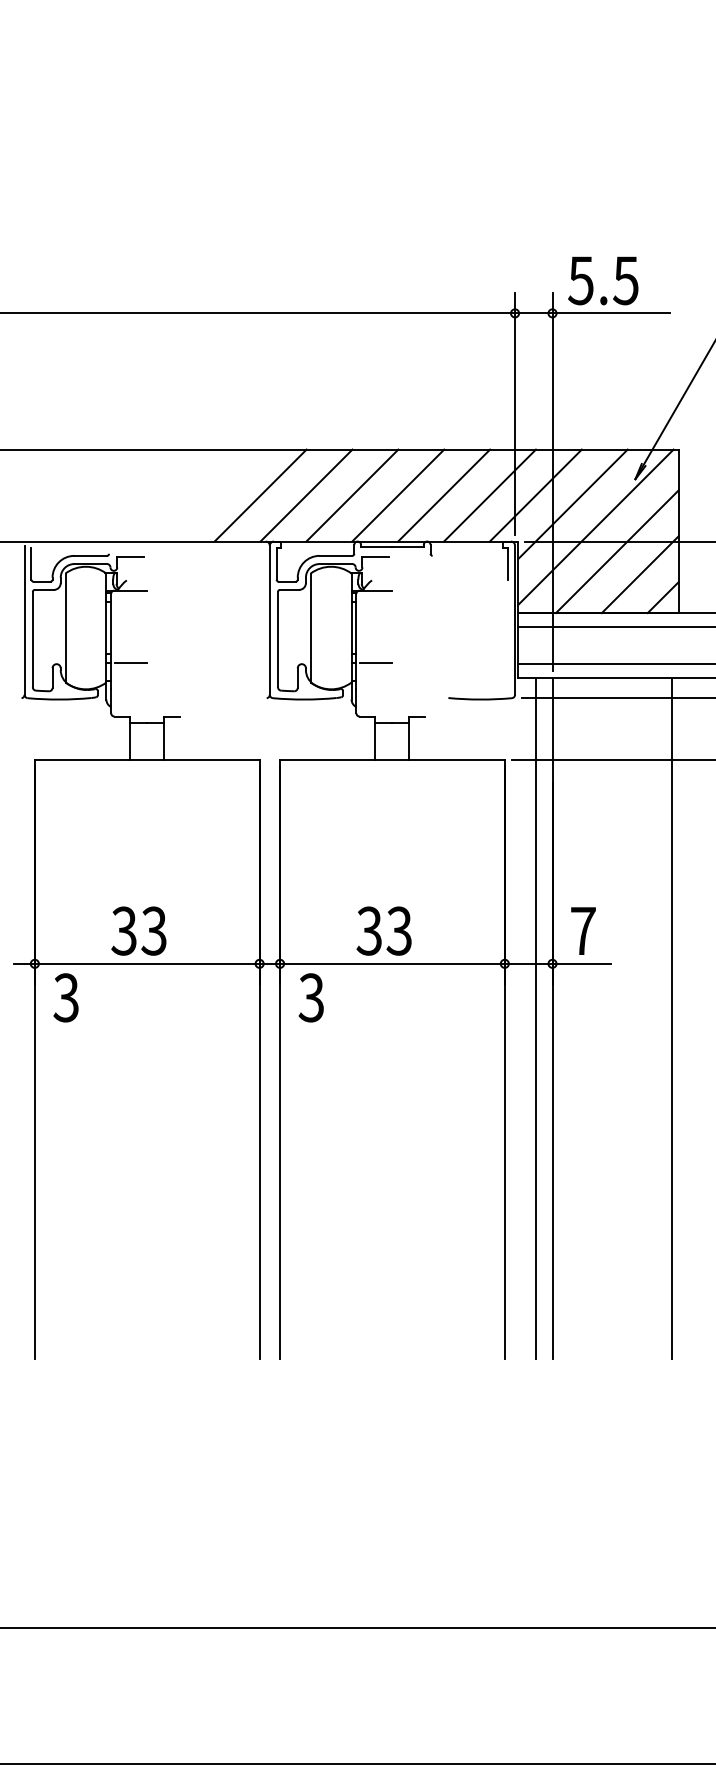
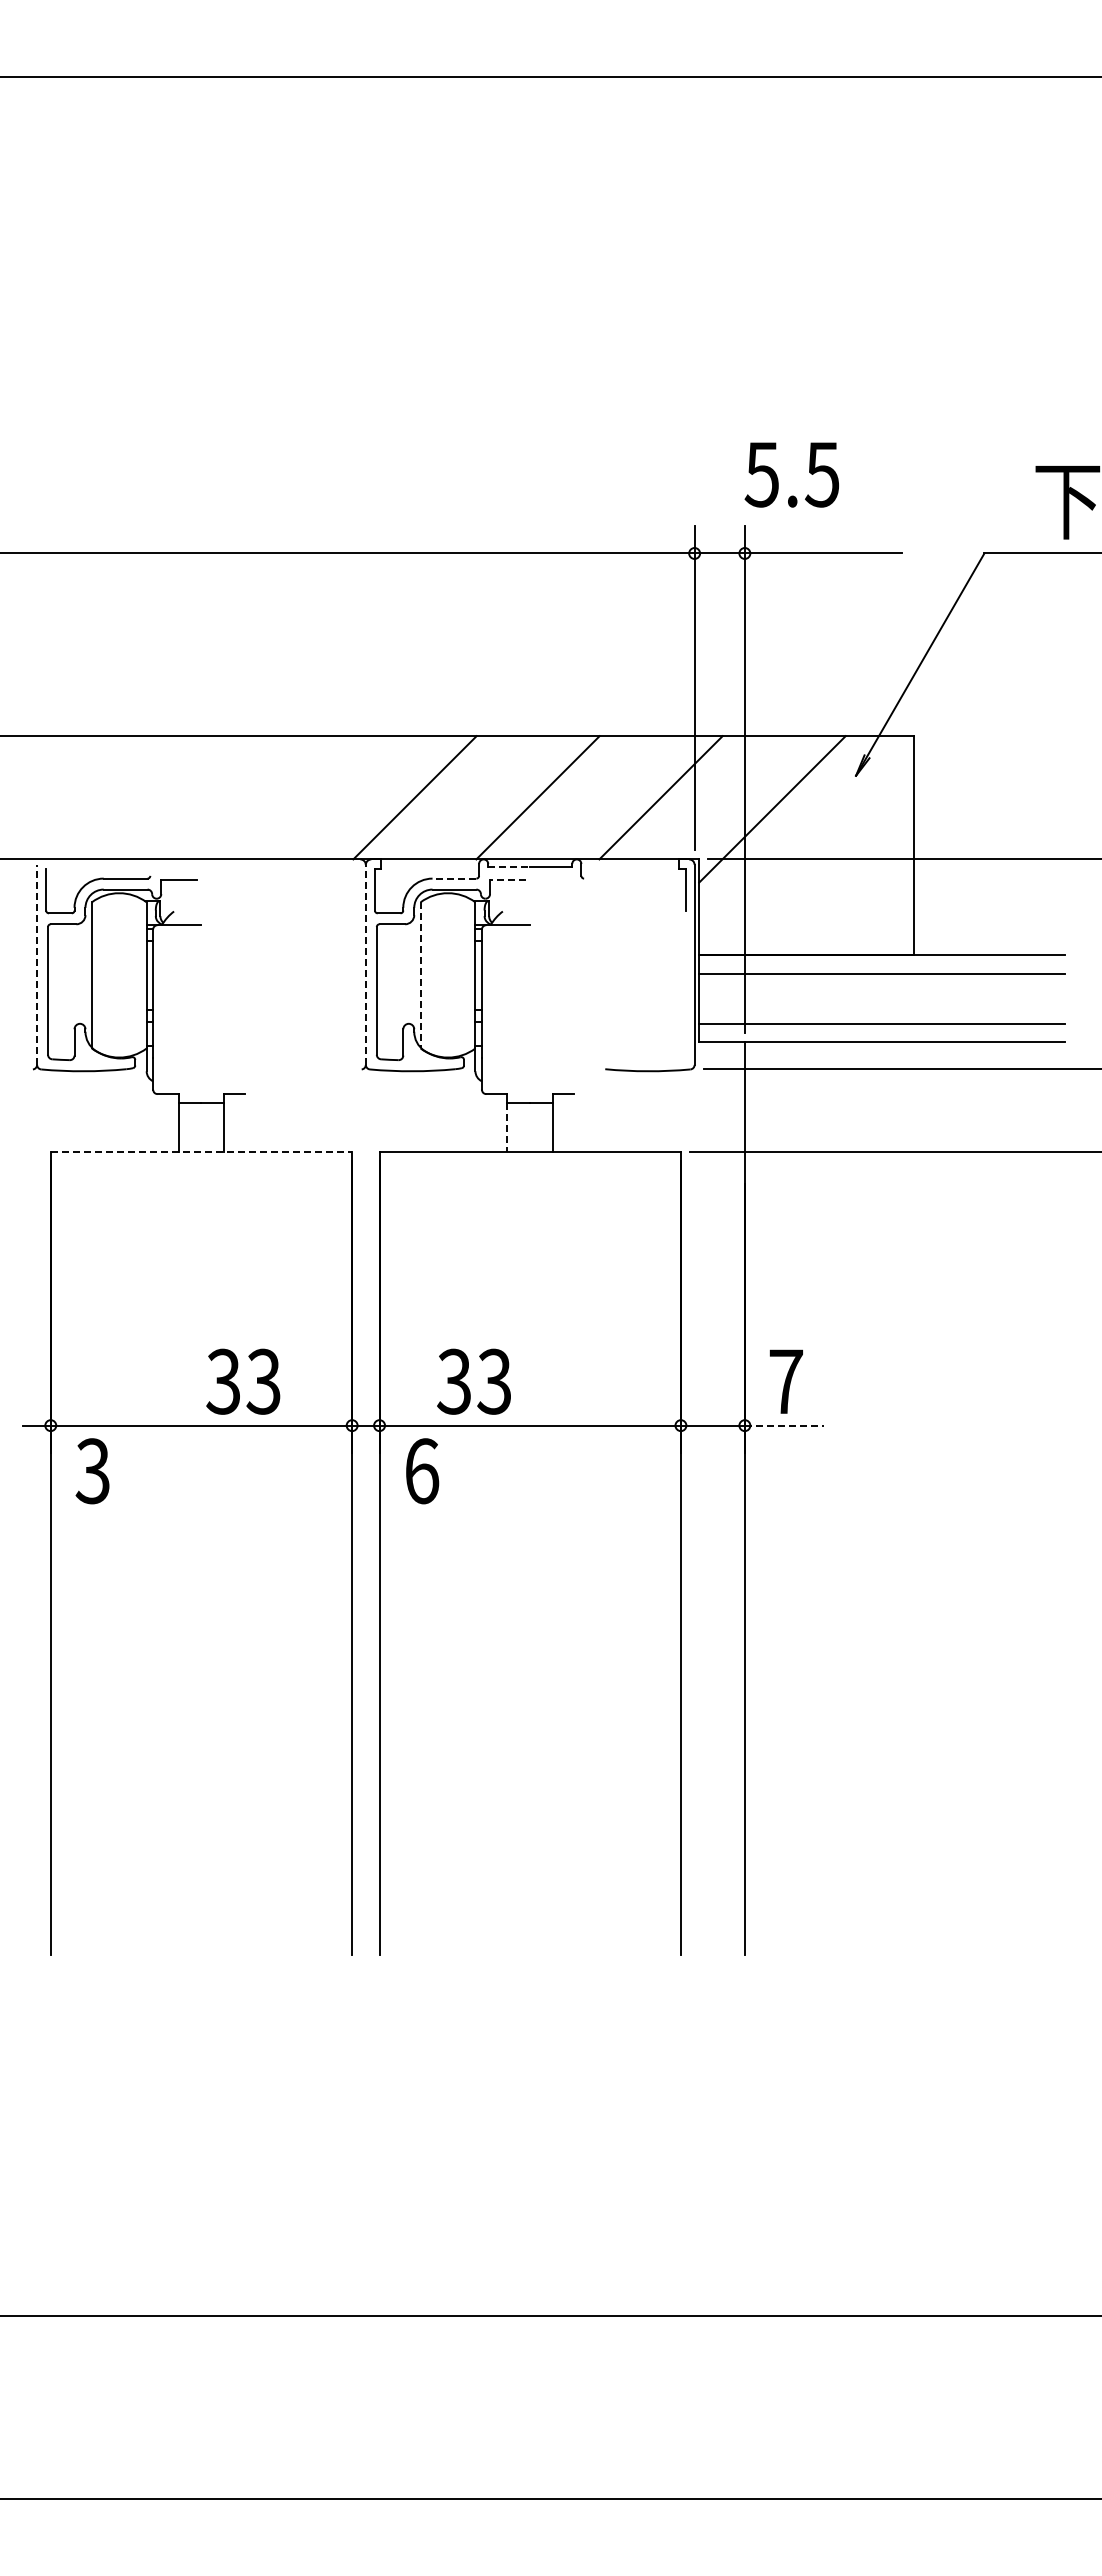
text: (602, 280) -> (791, 474), moved
line: (260, 495) -> (353, 797), removed
line: (352, 495) -> (476, 797), removed
line: (444, 495) -> (599, 797), removed
line: (535, 495) -> (722, 797), removed
line: (596, 527) -> (803, 840), removed
line: (376, 546) -> (509, 866), solid -> dashed
line: (617, 552) -> (831, 873), removed
line: (335, 555) -> (454, 878), solid -> dashed
line: (375, 557) -> (507, 880), solid -> dashed
line: (640, 574) -> (862, 903), removed
line: (662, 597) -> (892, 934), removed
line: (24, 619) -> (37, 964), solid -> dashed
line: (269, 619) -> (365, 964), solid -> dashed
line: (310, 628) -> (420, 975), solid -> dashed
line: (130, 663) -> (179, 1022), removed
line: (376, 663) -> (508, 1022), removed
line: (375, 741) -> (507, 1127), solid -> dashed
line: (147, 759) -> (201, 1151), solid -> dashed
text: (139, 930) -> (243, 1381), moved
text: (383, 930) -> (473, 1381), moved
line: (582, 963) -> (784, 1425), solid -> dashed
text: (311, 998) -> (421, 1471), 3 -> 6
line: (535, 1018) -> (722, 1498), removed
line: (671, 1018) -> (904, 1498), removed

